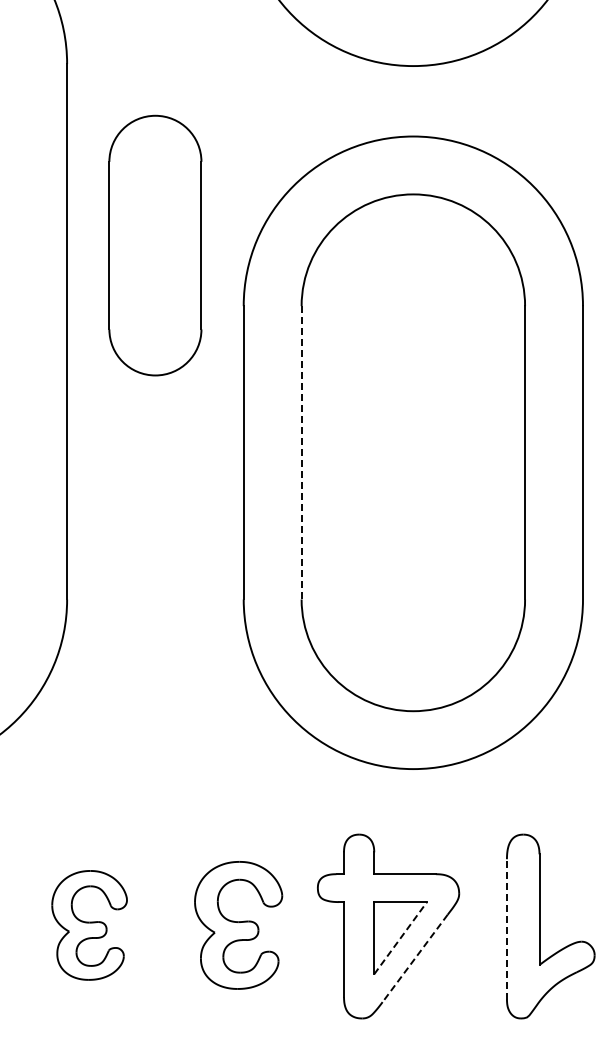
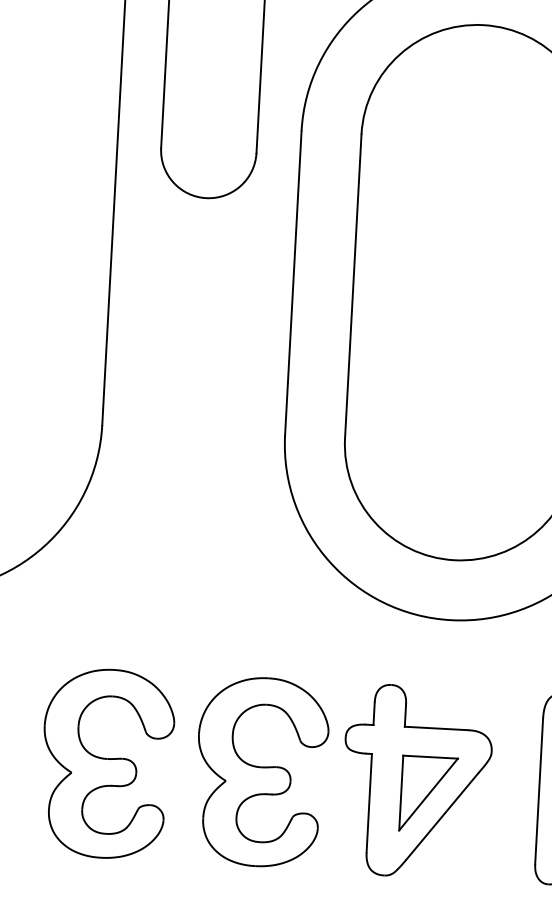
line: (301, 452) -> (353, 286), dashed -> solid
part: (89, 925) -> (107, 763), size x1.67
part: (238, 925) -> (261, 772), size x1.43
line: (506, 928) -> (538, 790), dashed -> solid
line: (400, 938) -> (428, 794), dashed -> solid
line: (414, 958) -> (441, 816), dashed -> solid

